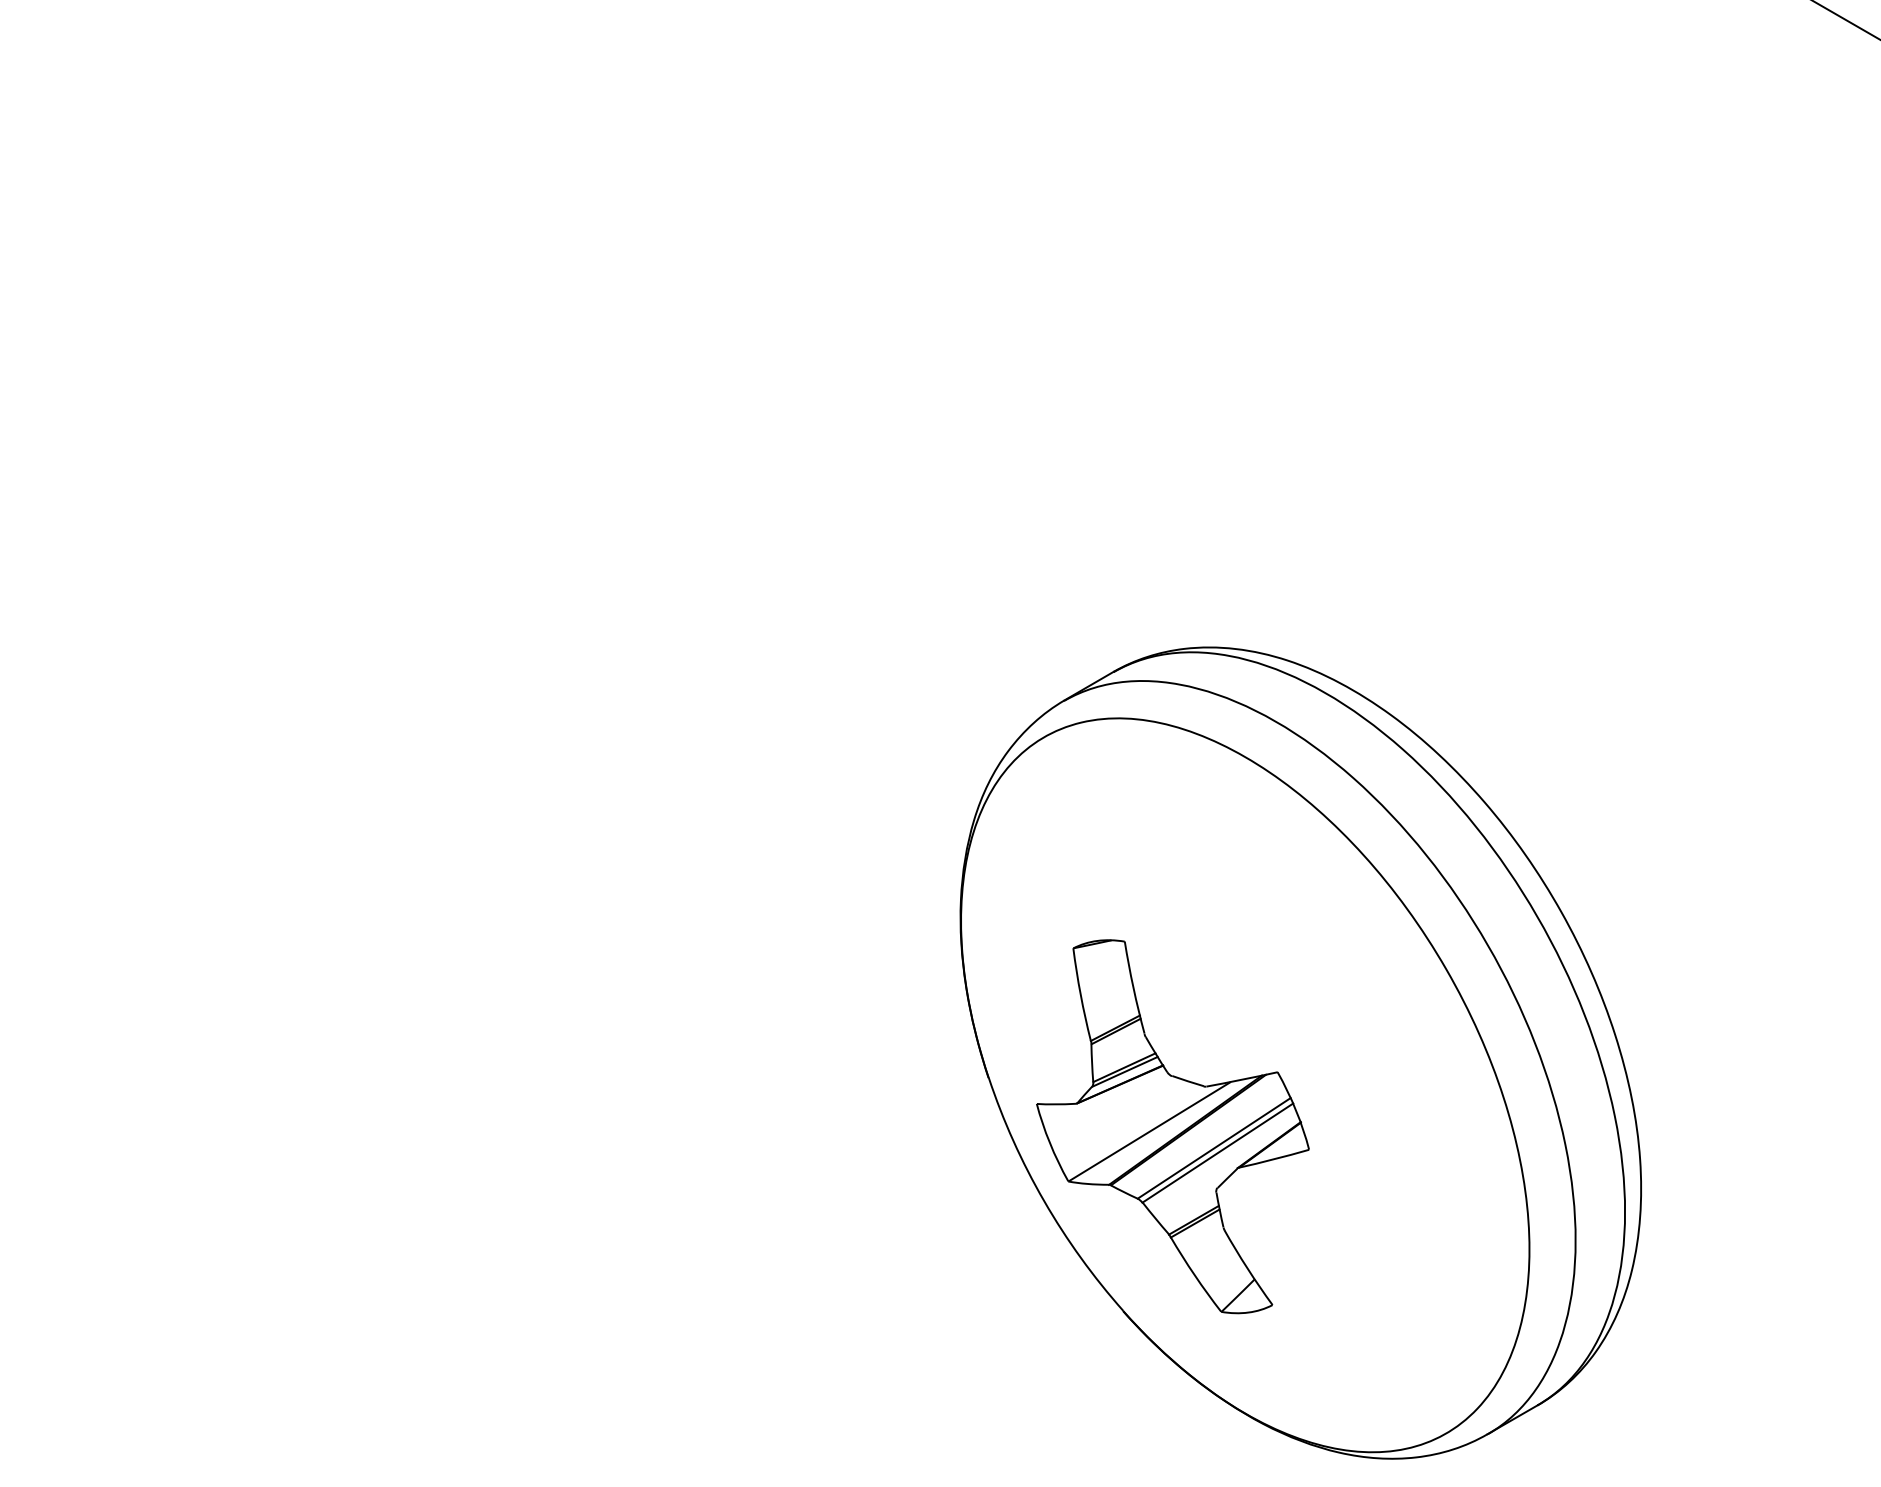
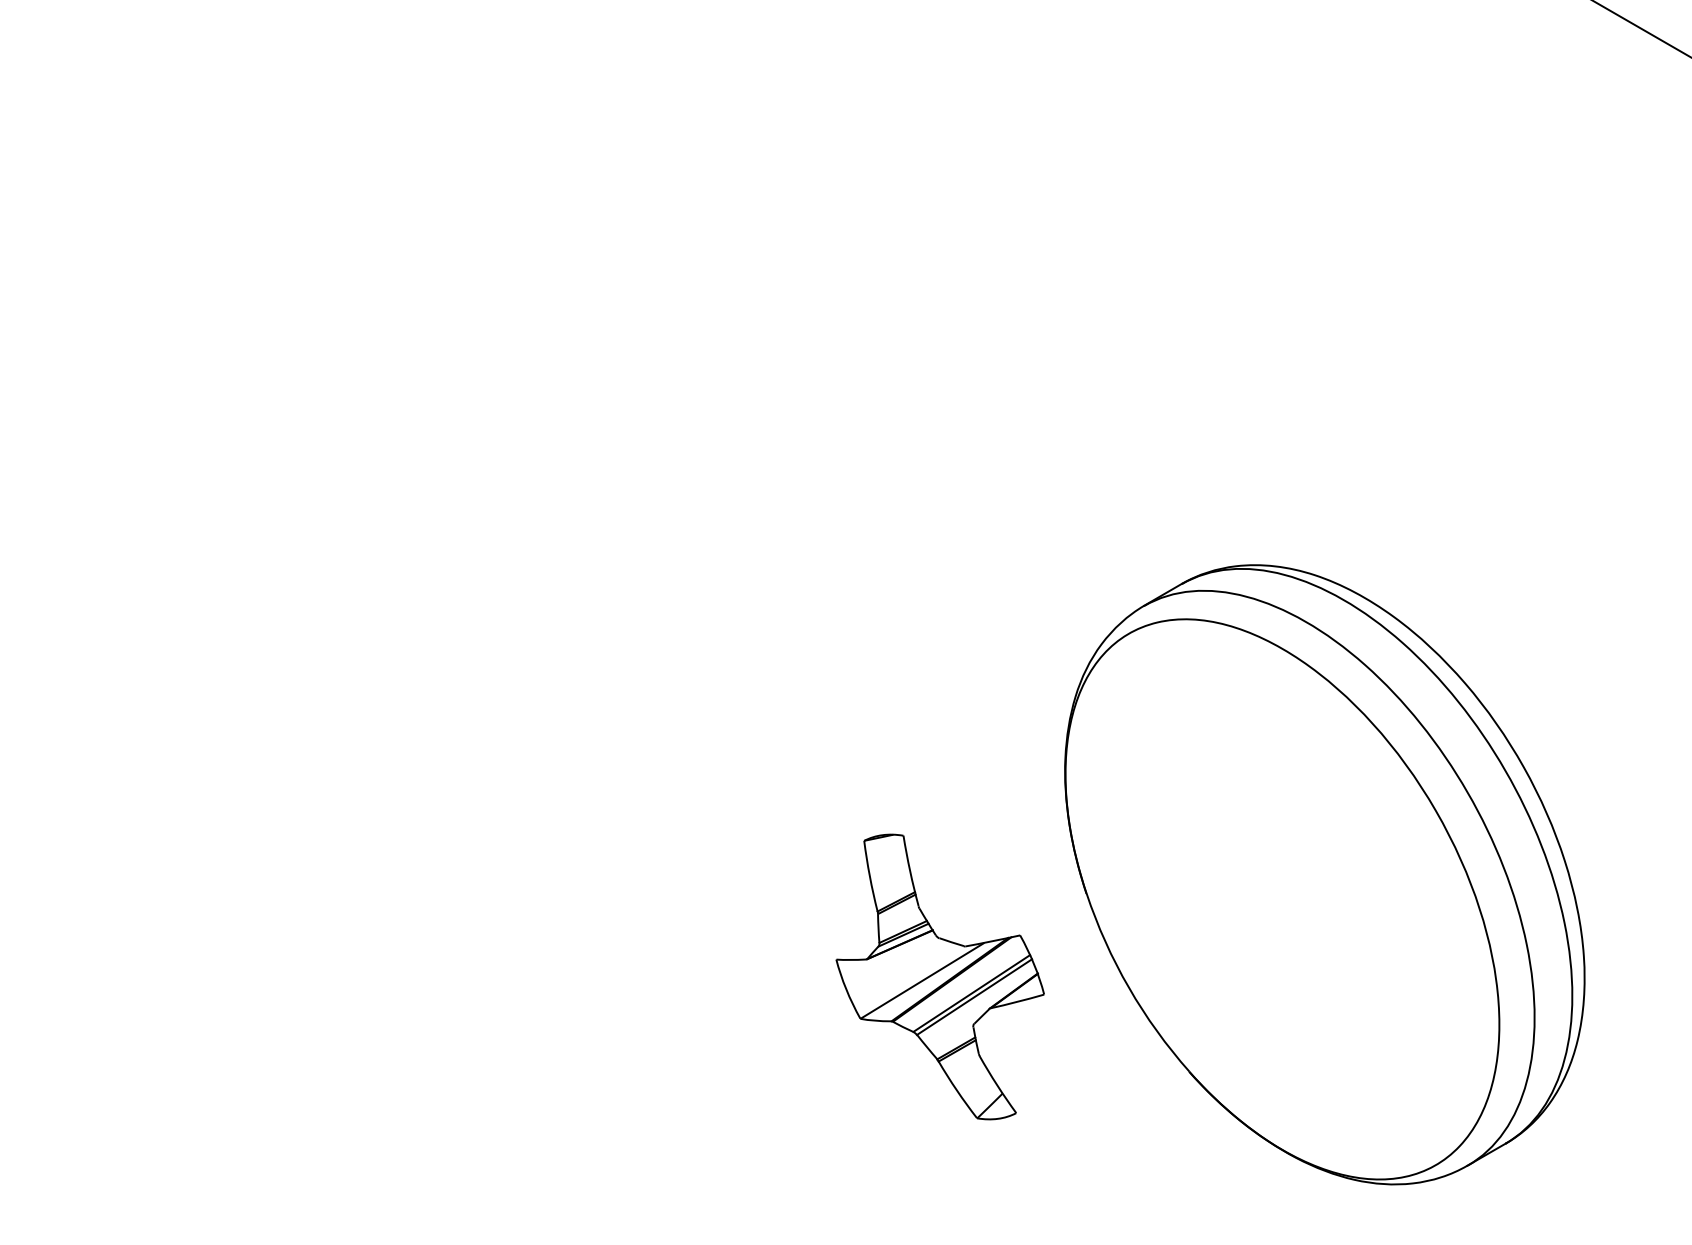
part: (1171, 1126) -> (939, 976), moved

